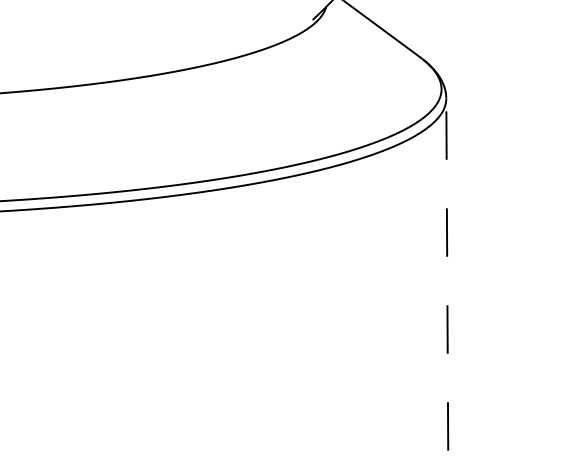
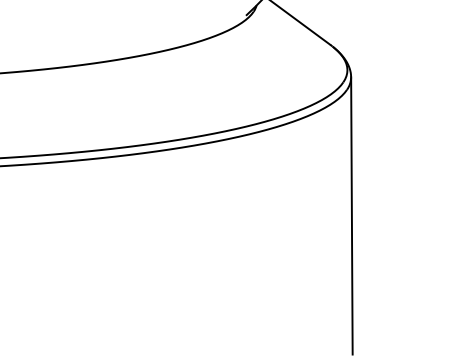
line: (446, 275) -> (351, 216), dashed -> solid

